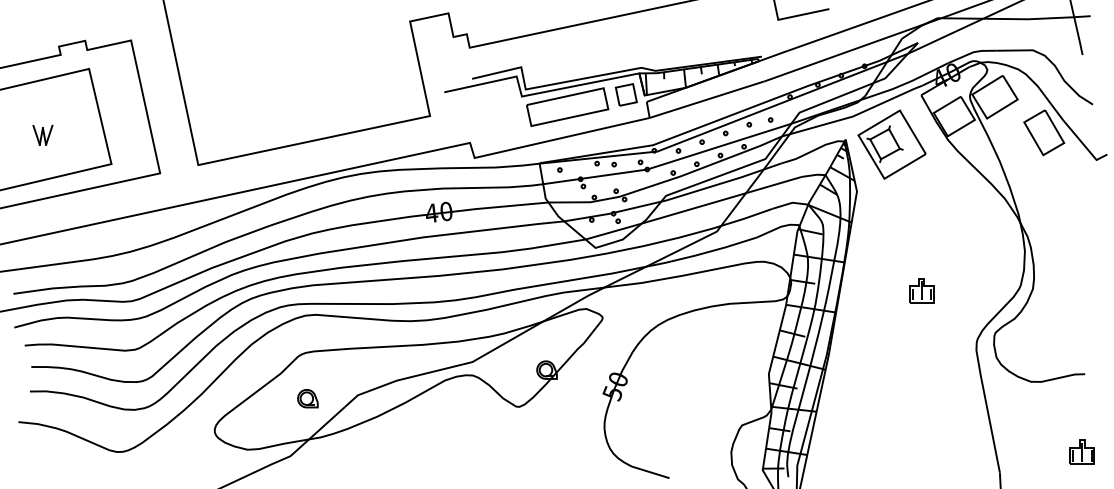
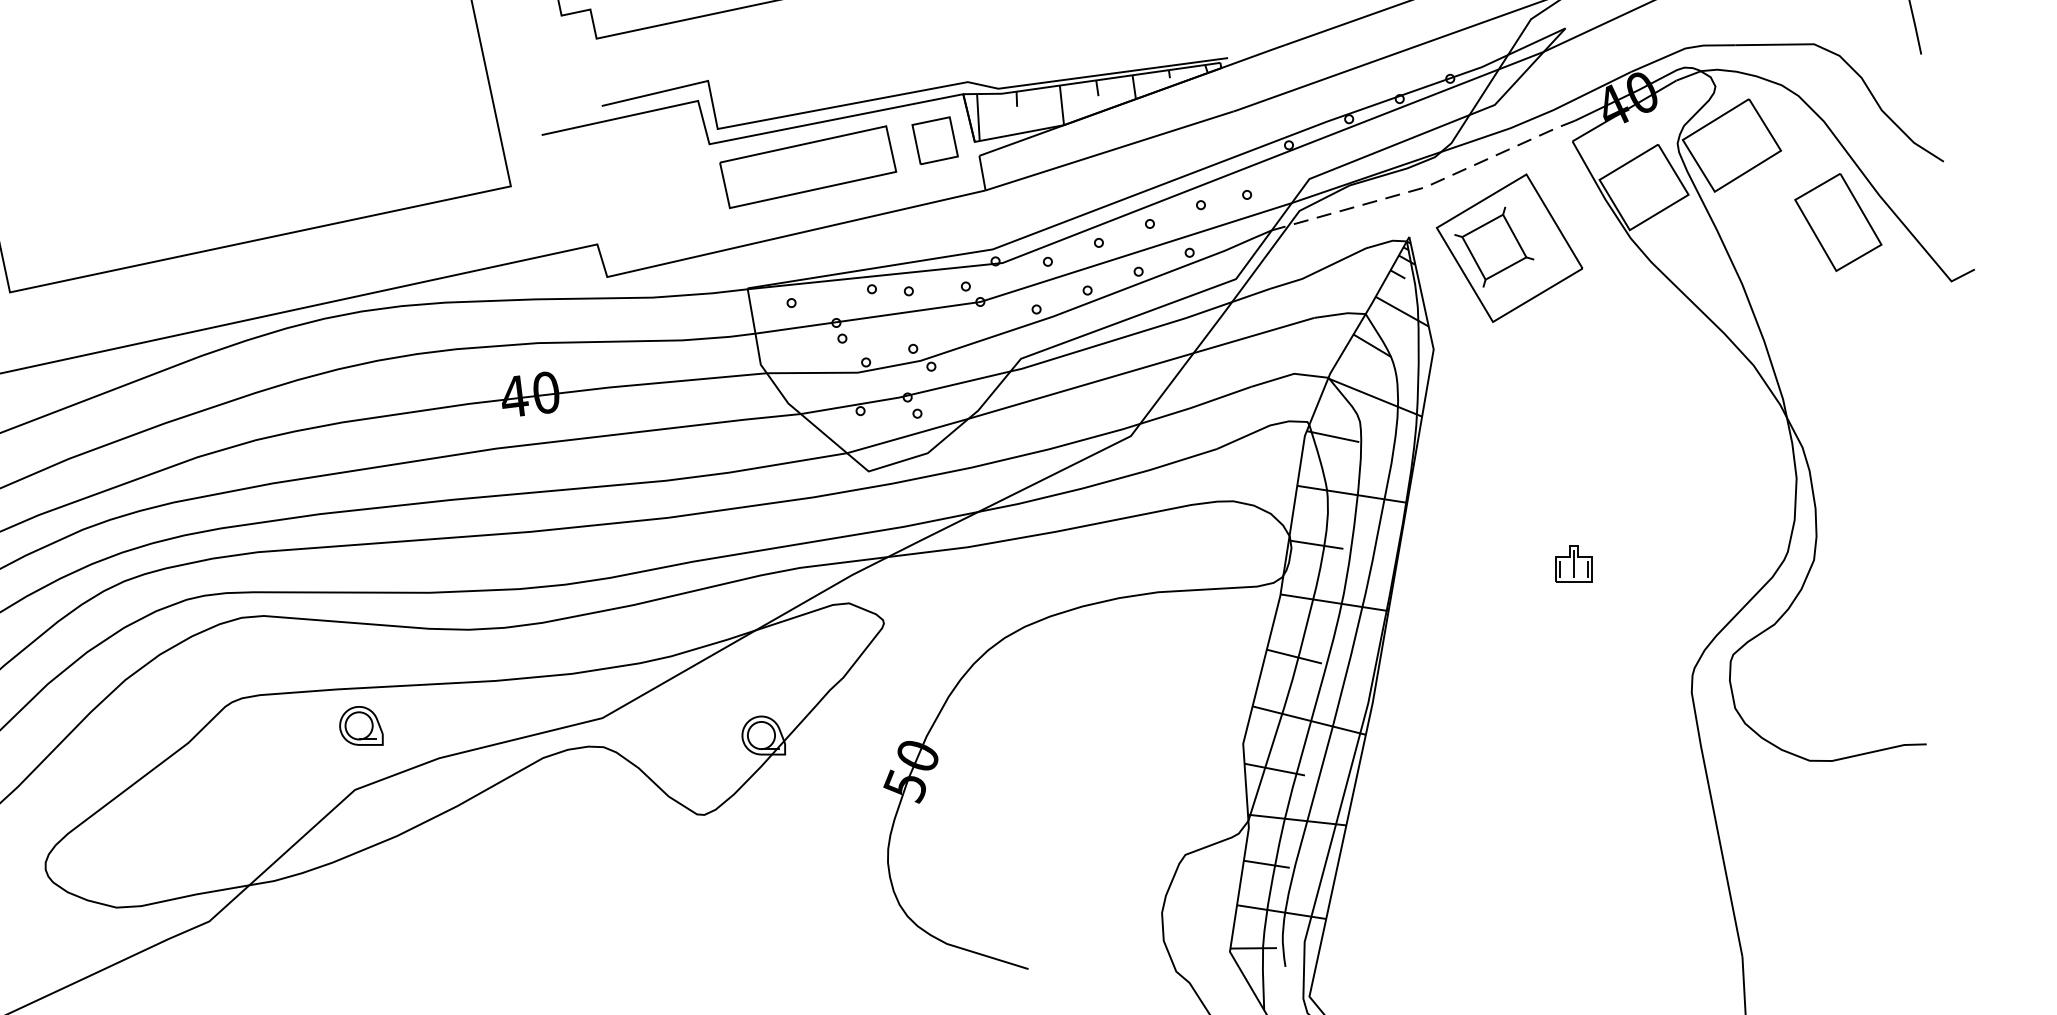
line: (853, 116) -> (1426, 187), solid -> dashed
part: (921, 290) -> (1573, 563), size x0.7
part: (307, 398) -> (360, 725), moved
part: (1081, 451) -> (1918, 911), removed

